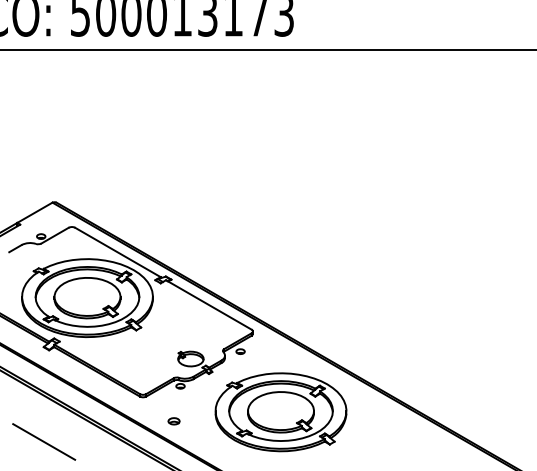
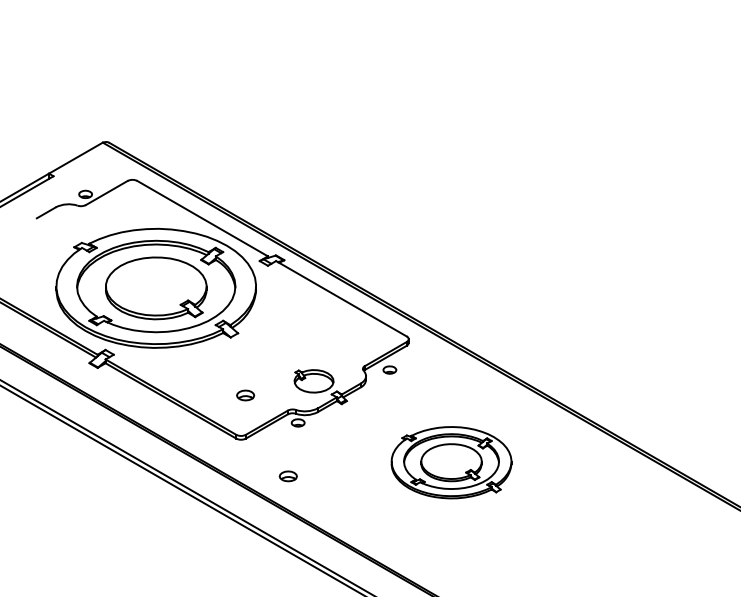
part: (145, 368) -> (244, 395), added
part: (280, 412) -> (450, 462), size x0.6
line: (44, 441) -> (90, 507), removed

